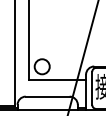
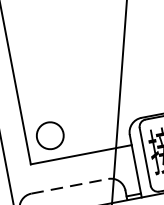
line: (47, 96) -> (69, 186), solid -> dashed

